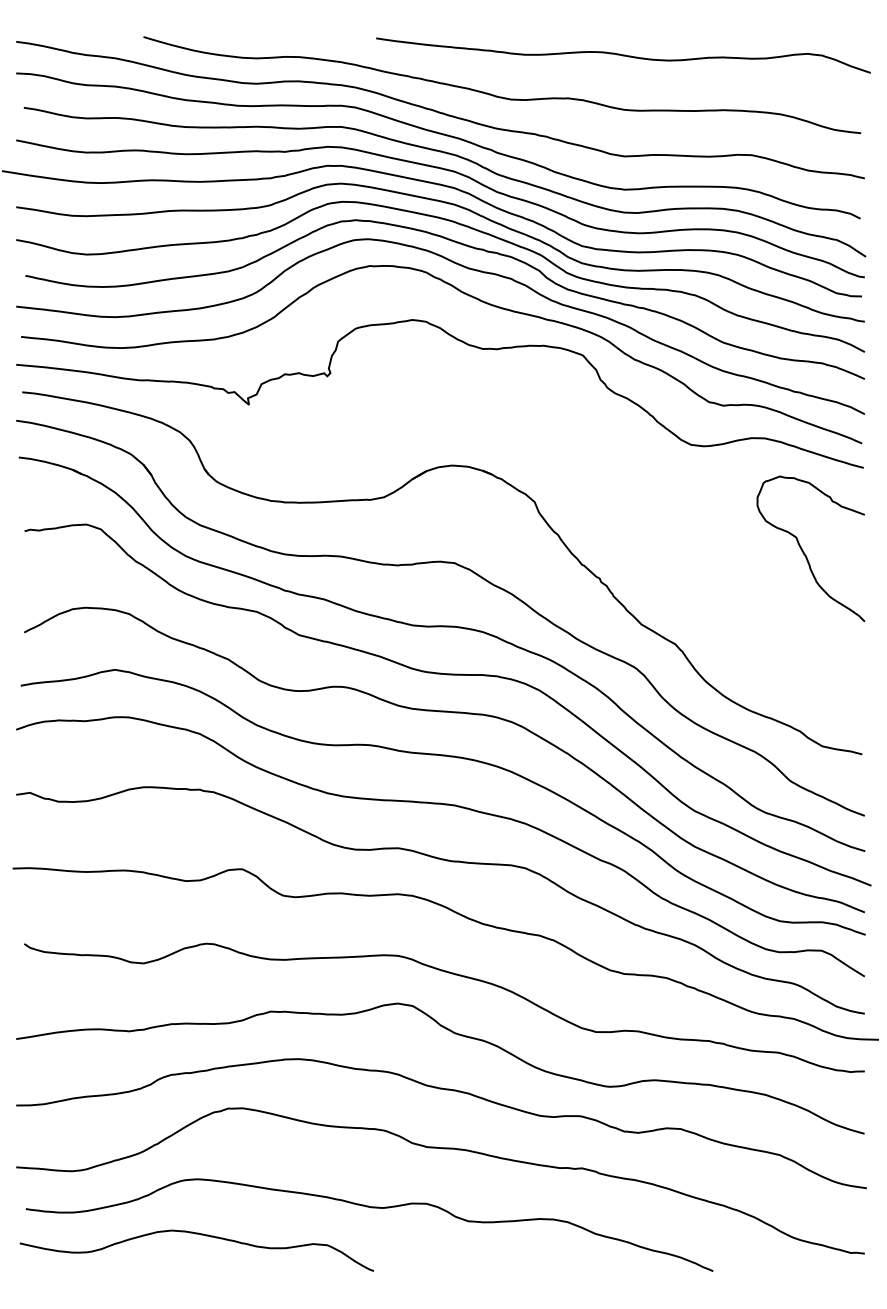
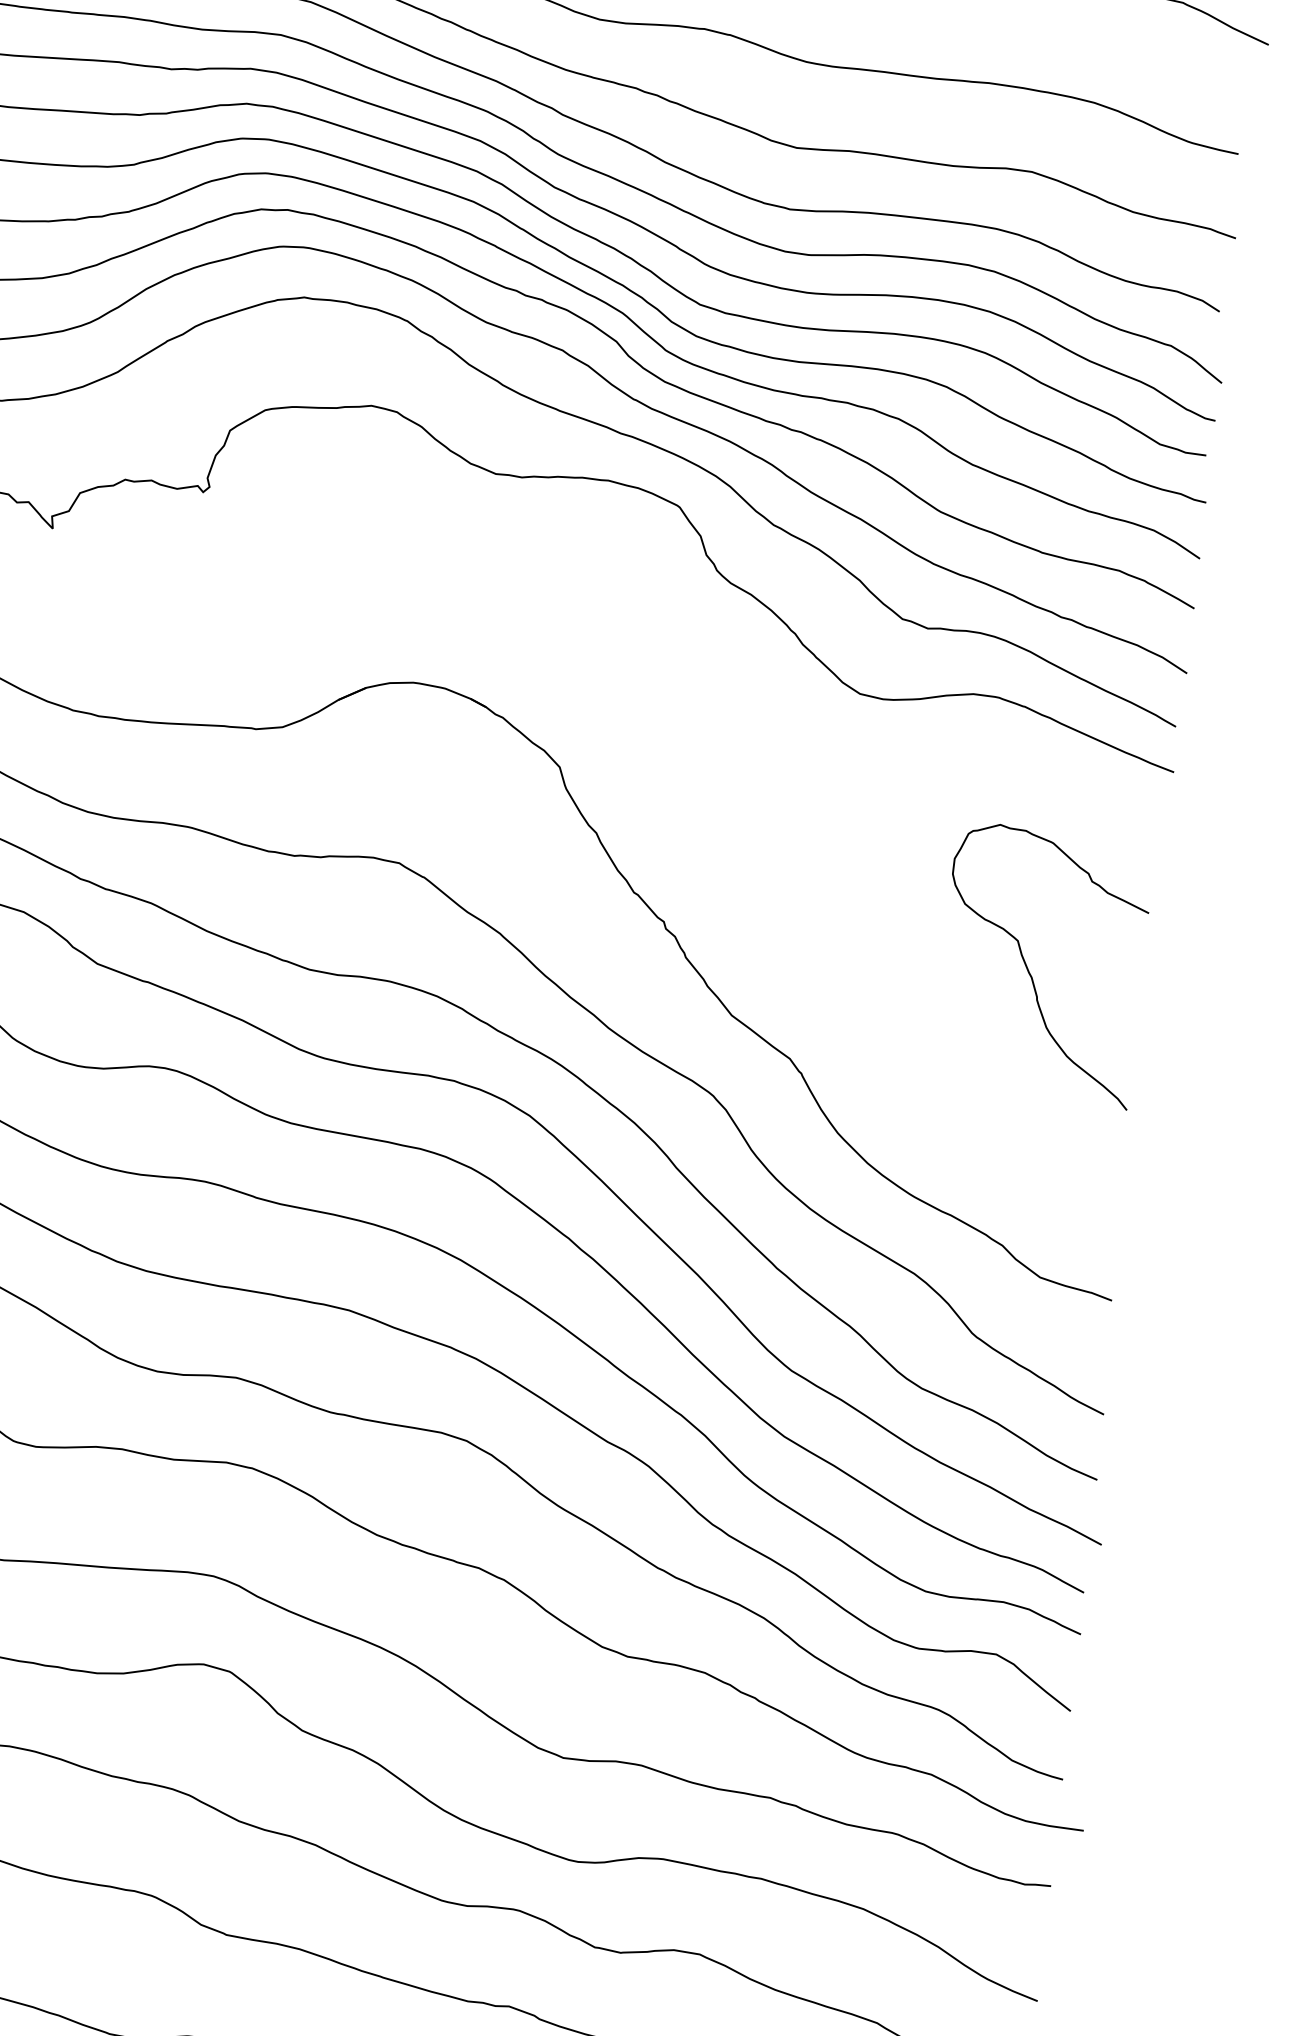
curve: (805, 553) -> (1031, 972), moved

